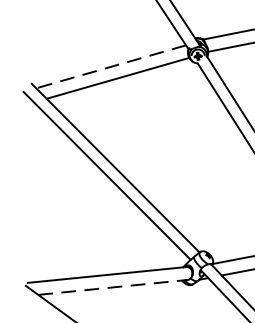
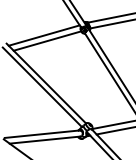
line: (111, 66) -> (44, 35), dashed -> solid
line: (113, 288) -> (45, 140), dashed -> solid

